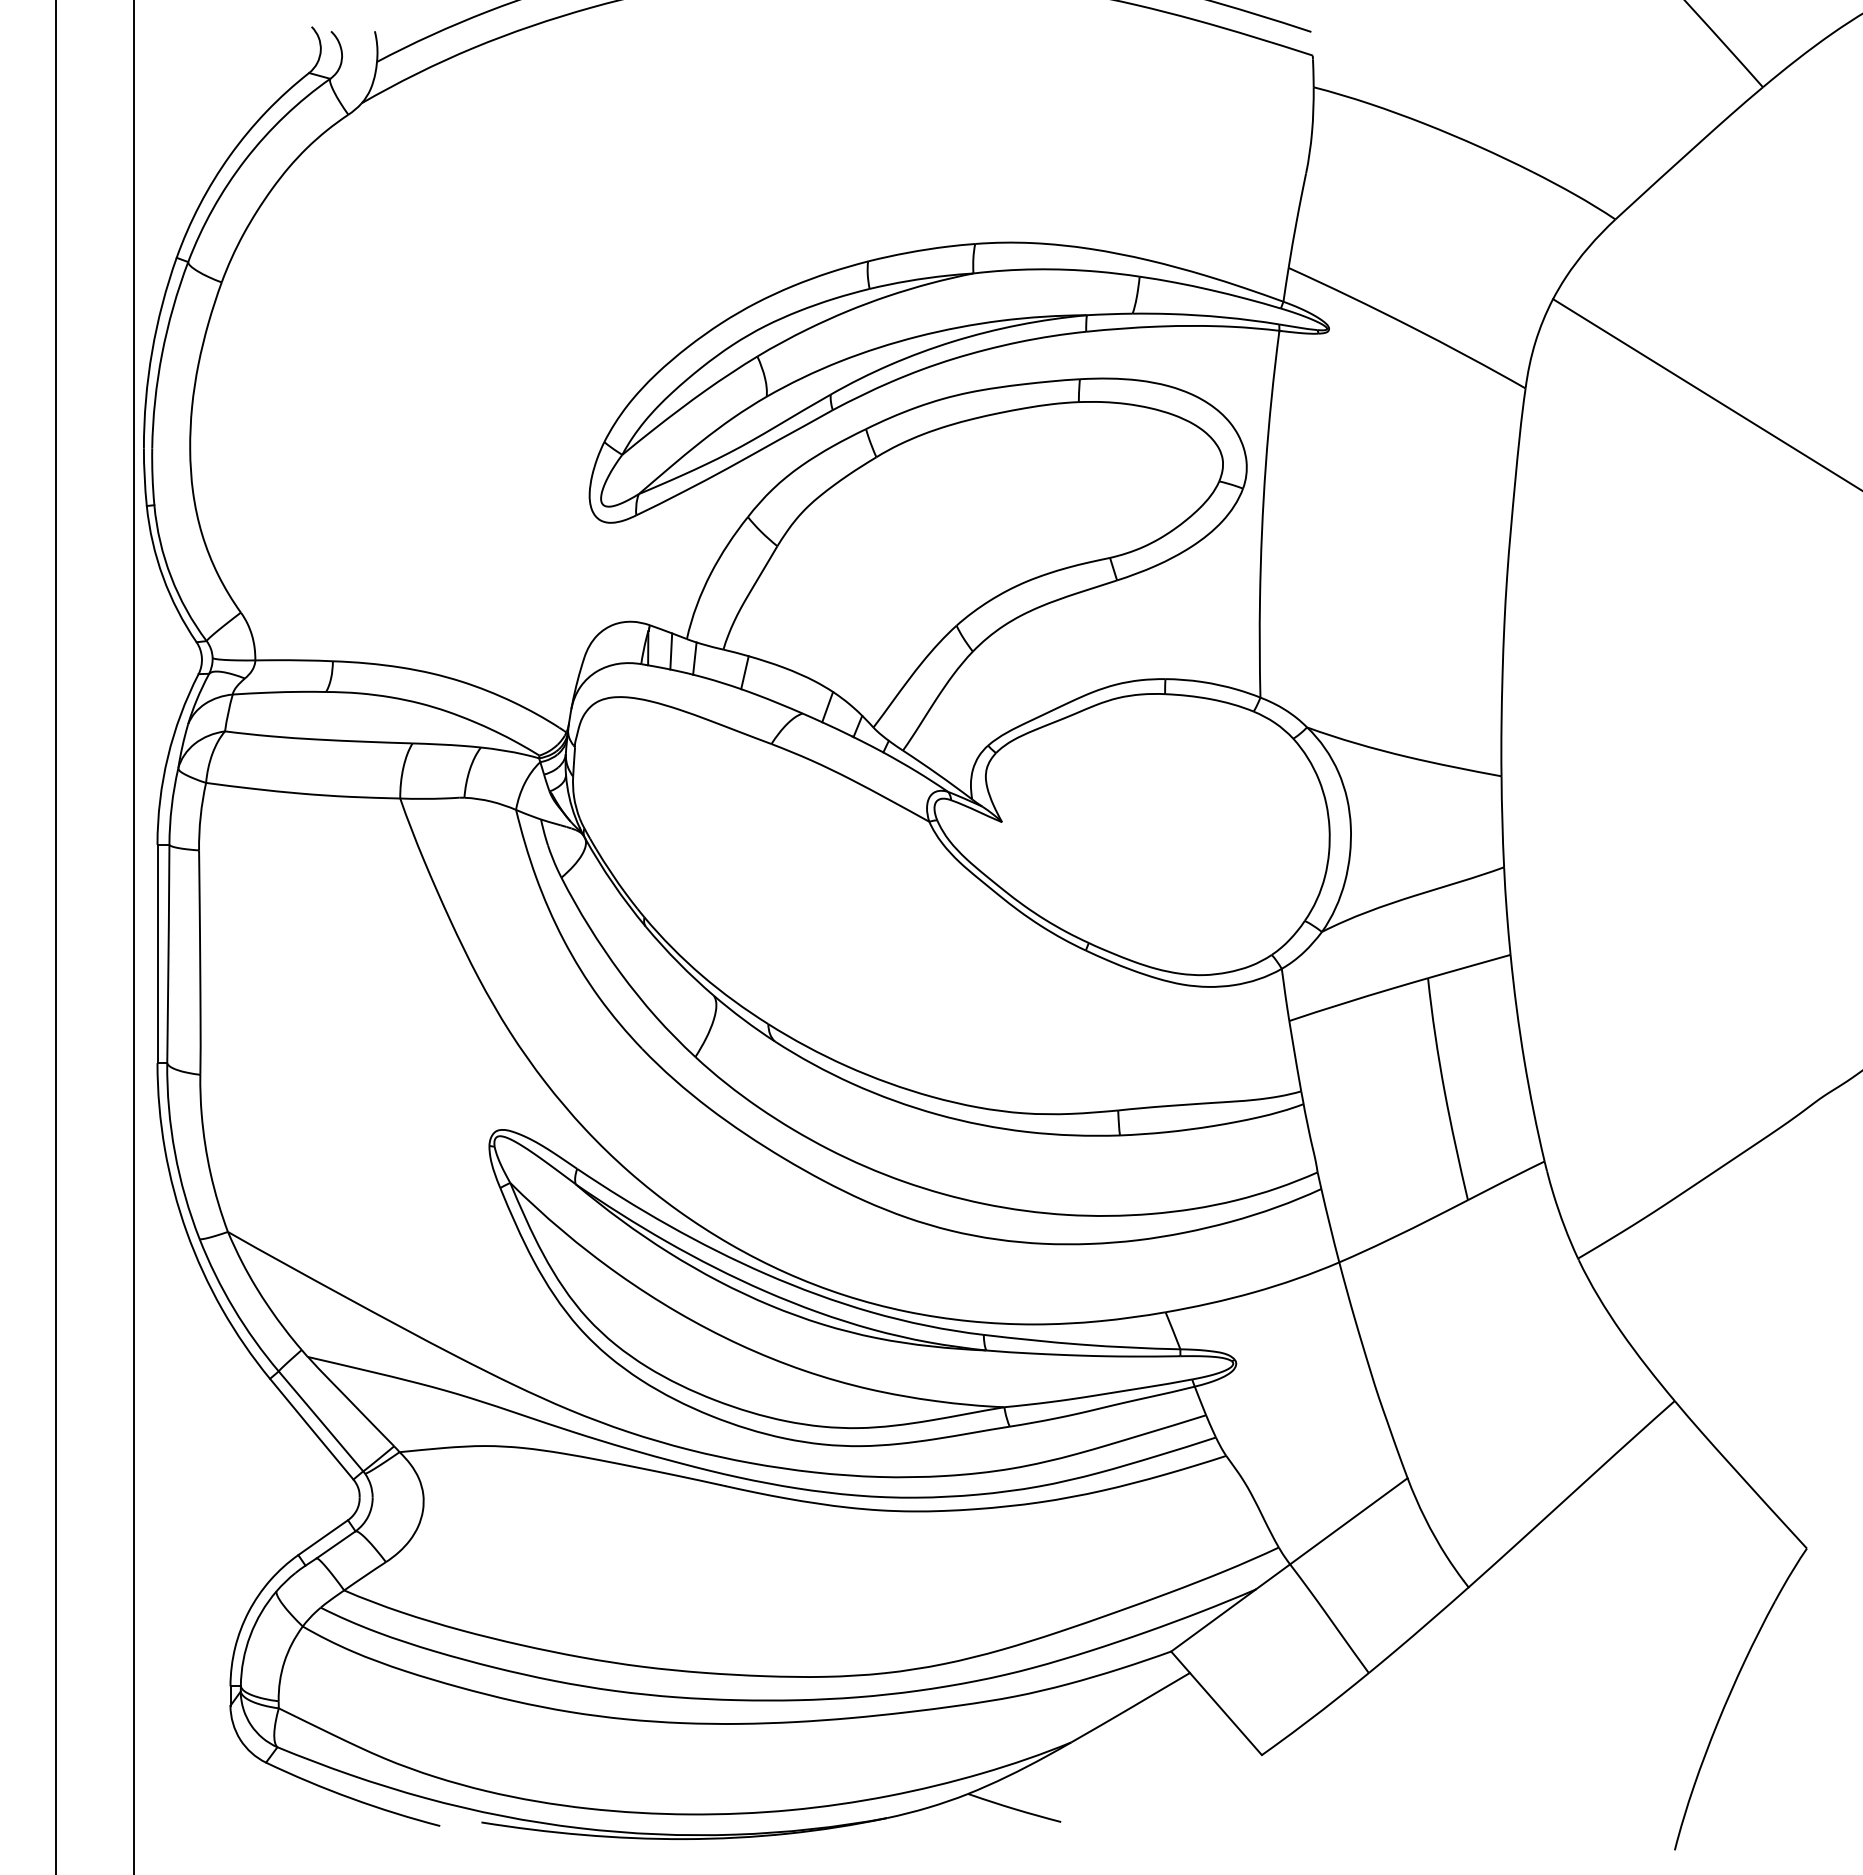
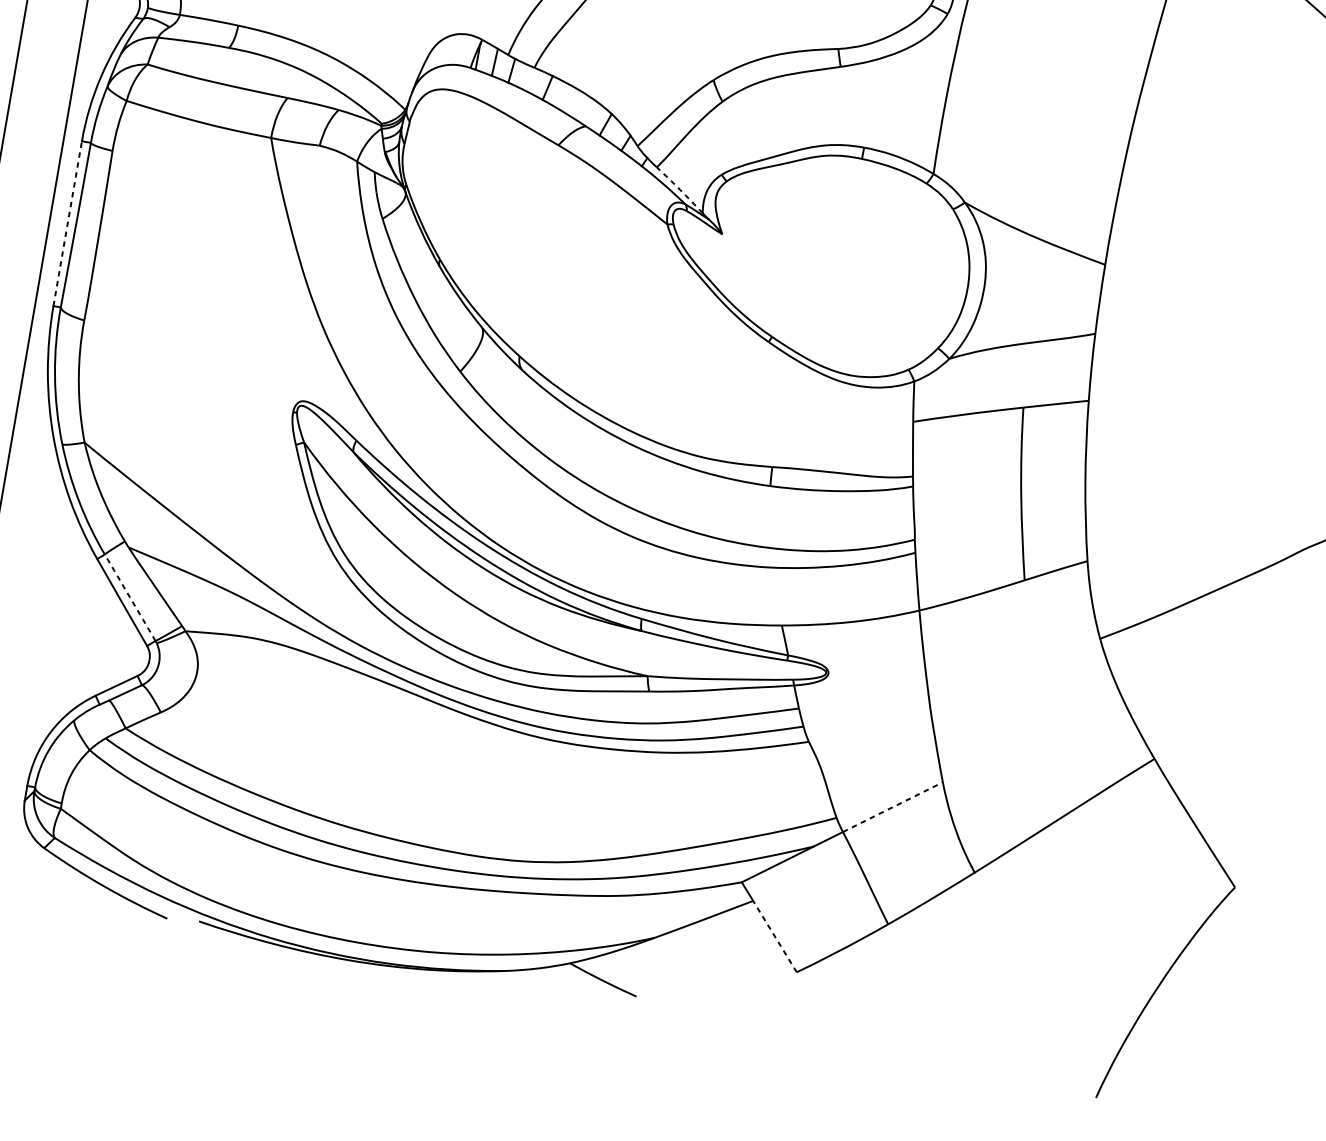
arc: (938, 774) -> (680, 190), solid -> dashed
line: (157, 953) -> (67, 223), solid -> dashed
arc: (321, 1421) -> (130, 597), solid -> dashed
line: (1348, 1521) -> (892, 807), solid -> dashed
line: (1225, 1714) -> (774, 936), solid -> dashed

